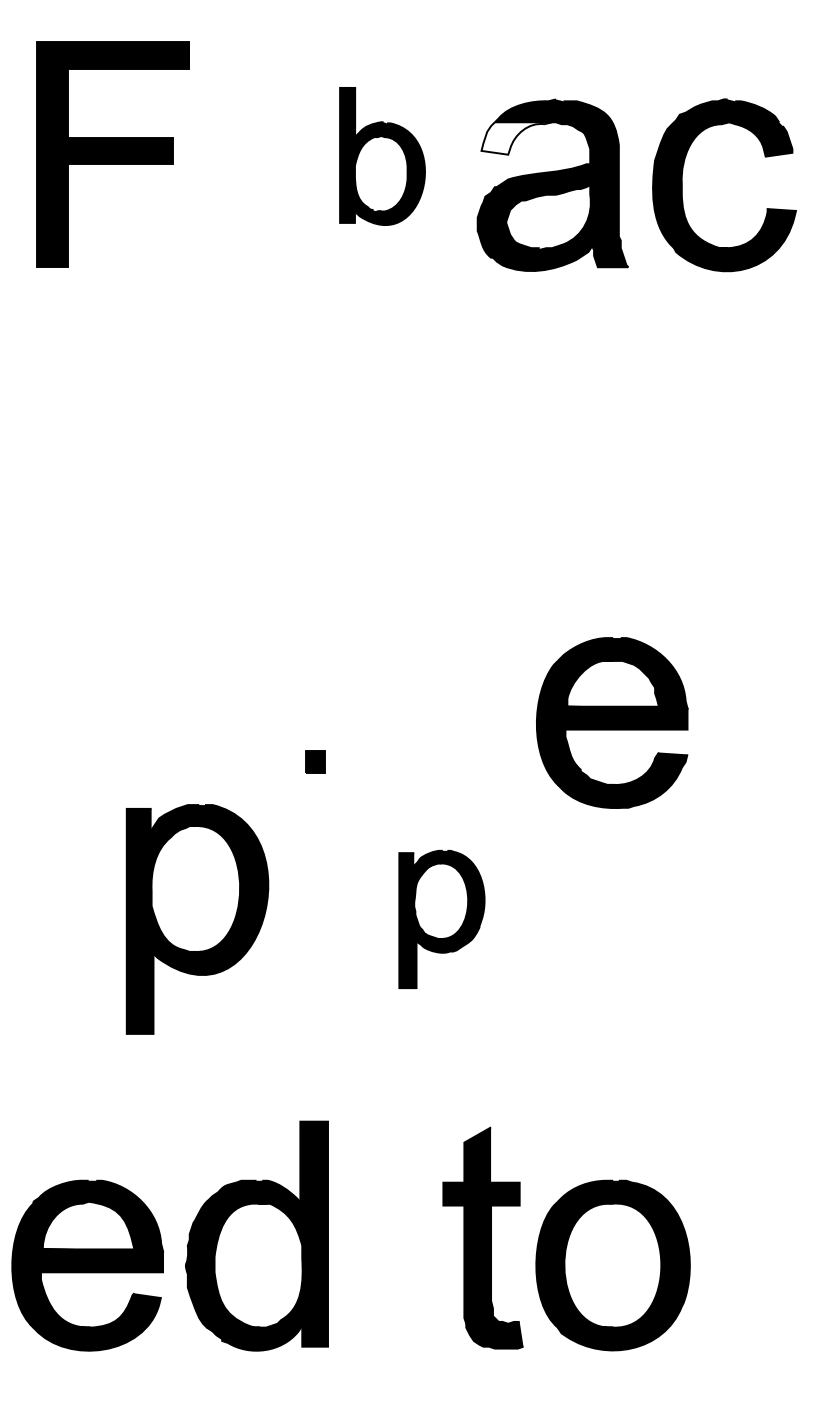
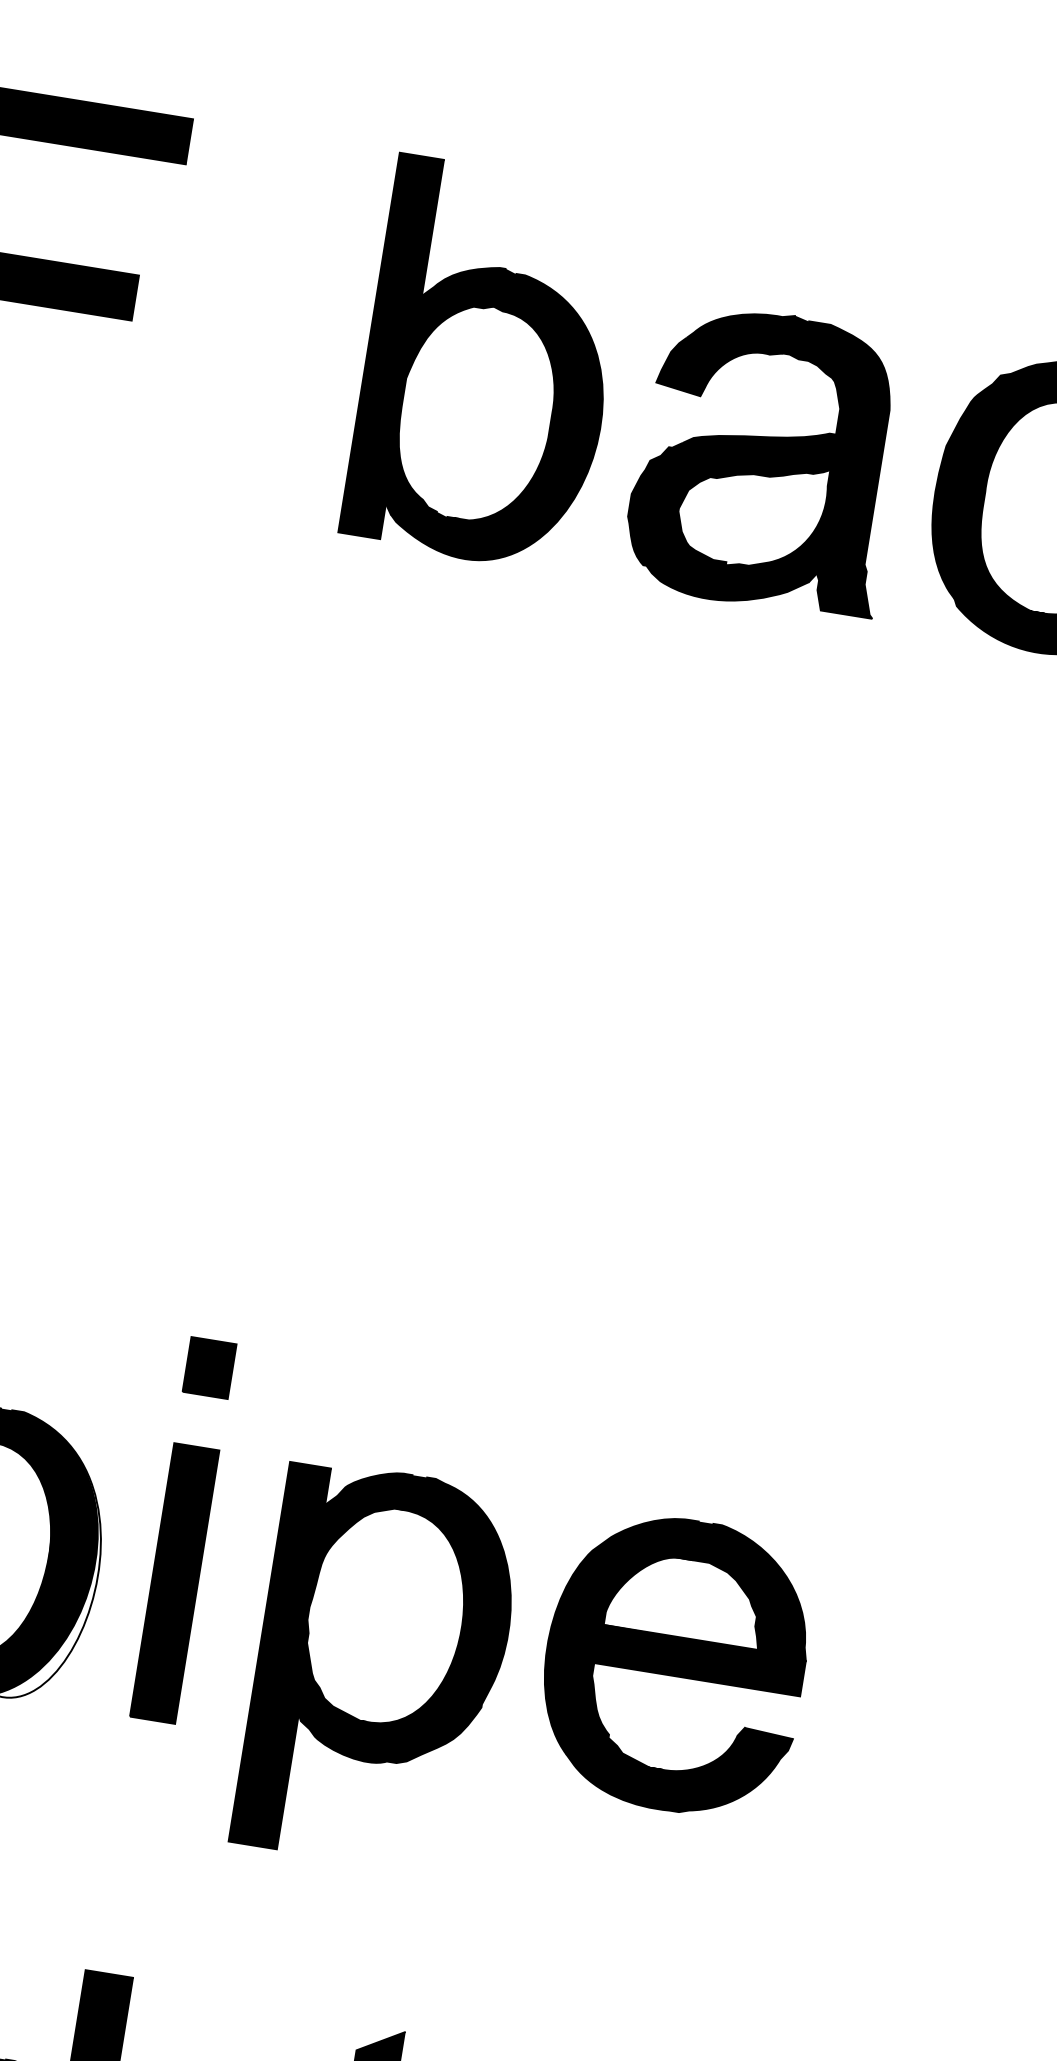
fill: (516, 138) -> (718, 371), added
part: (382, 156) -> (487, 364), size x1.67
part: (612, 722) -> (675, 1663), moved
part: (315, 761) -> (209, 1366), size x1.43
part: (315, 889) -> (174, 1582), added
part: (441, 919) -> (378, 1667), size x1.67

